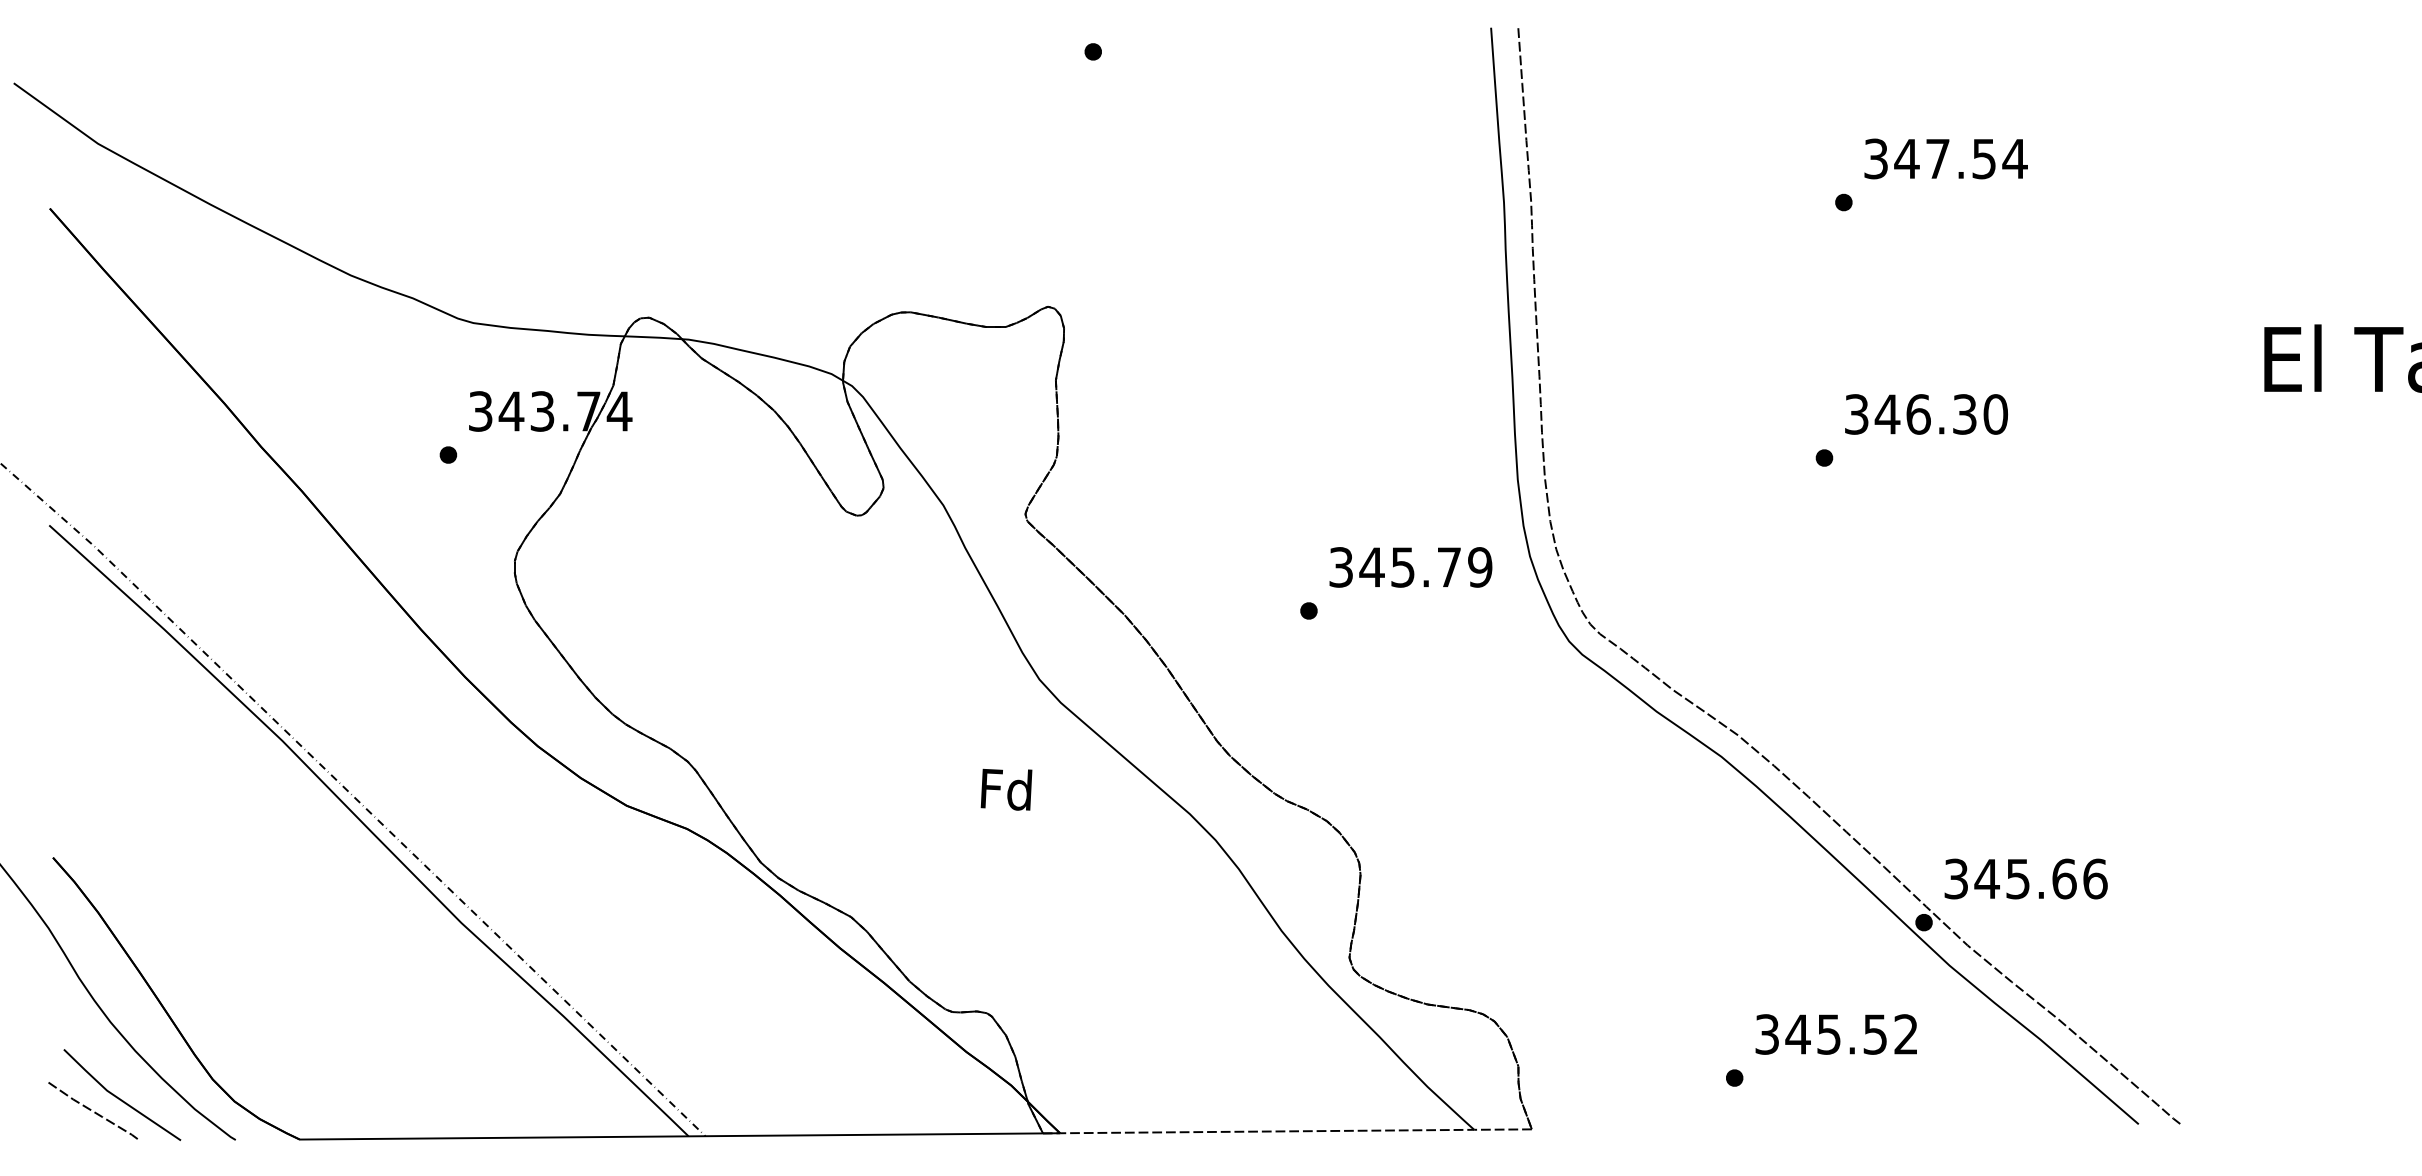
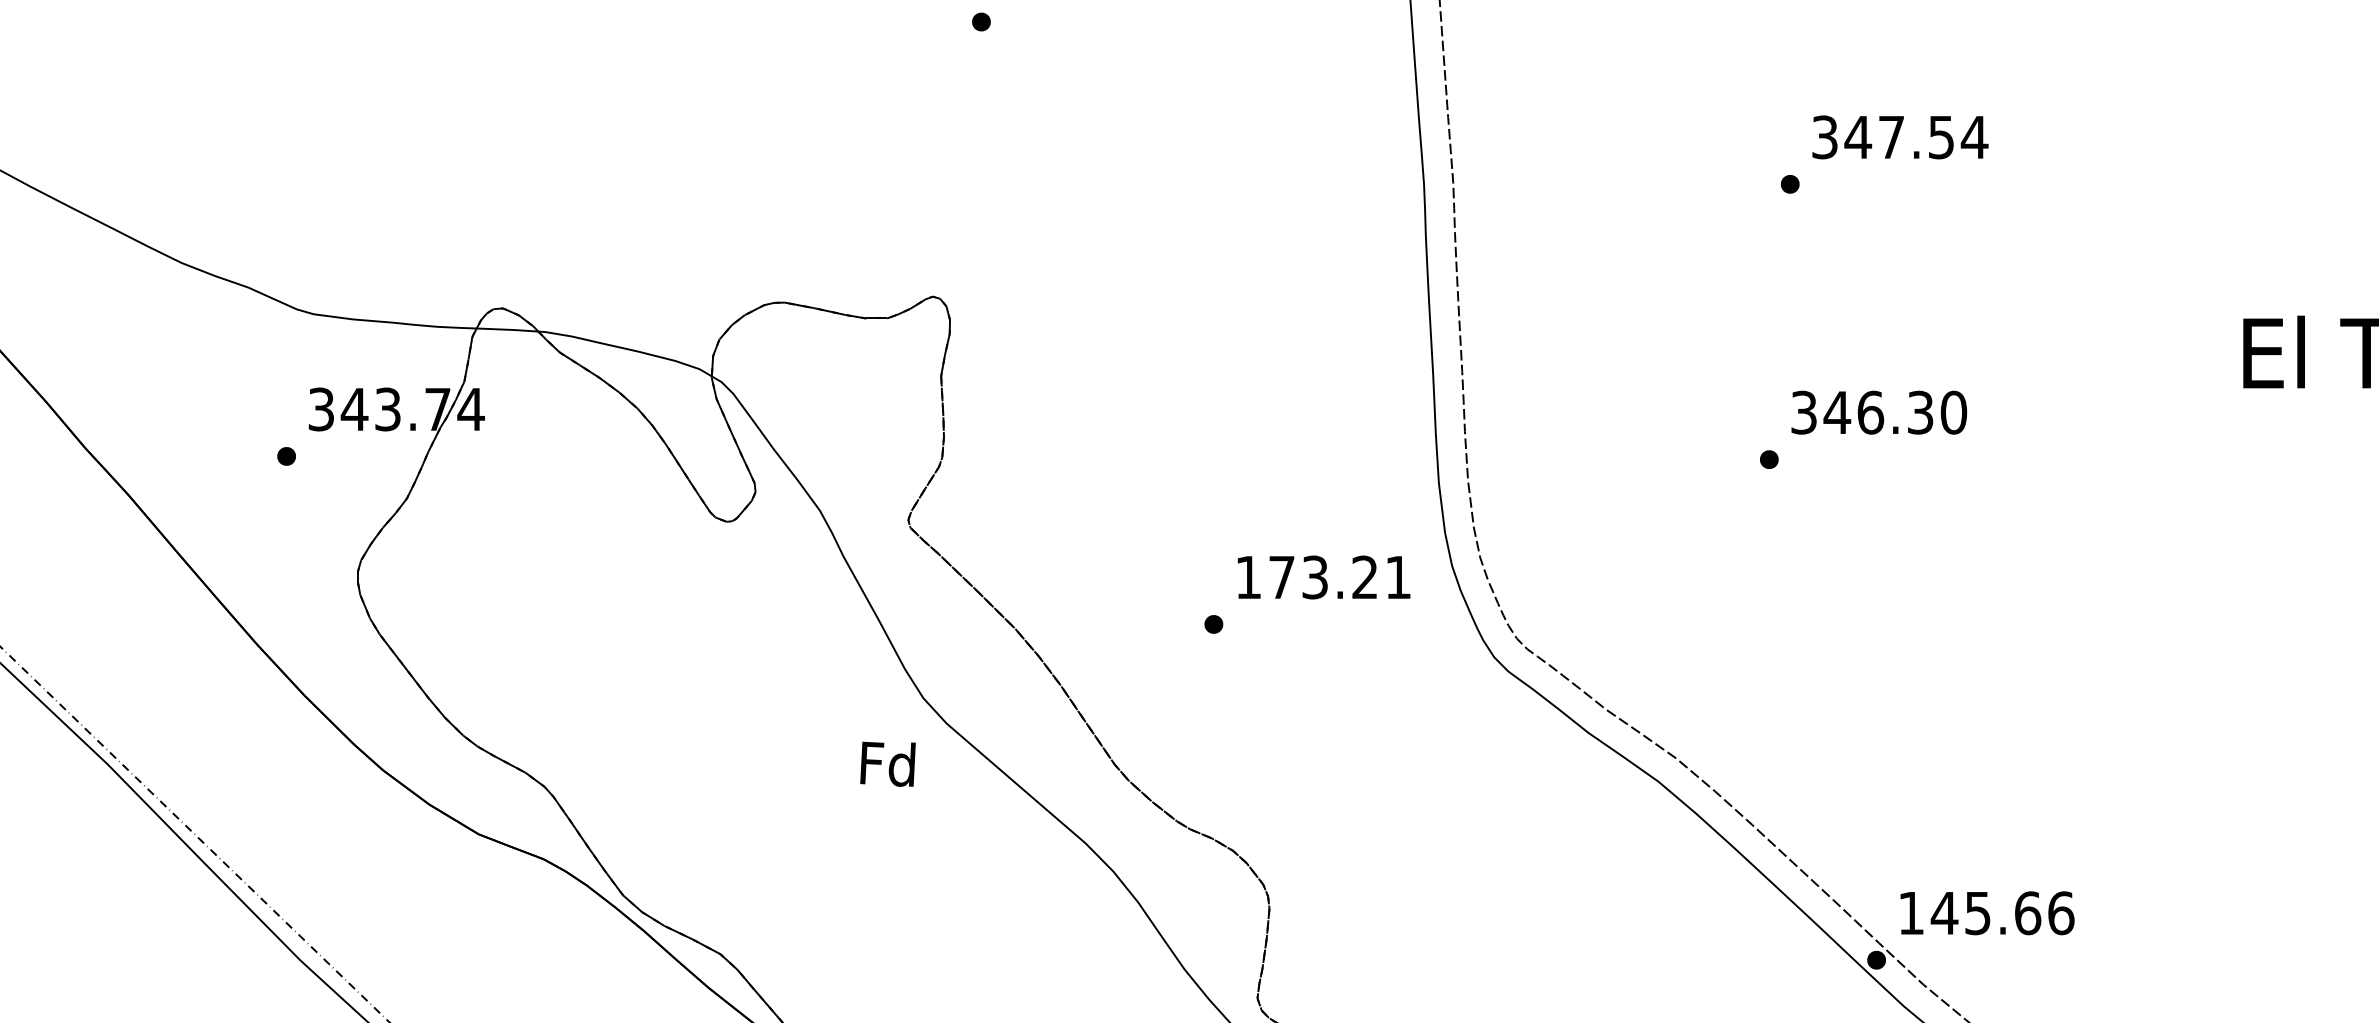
text: (1410, 567) -> (1323, 577), 345.79 -> 173.21
text: (1006, 789) -> (887, 764), moved
text: (1955, 878) -> (1910, 912), 345.66 -> 145.66

